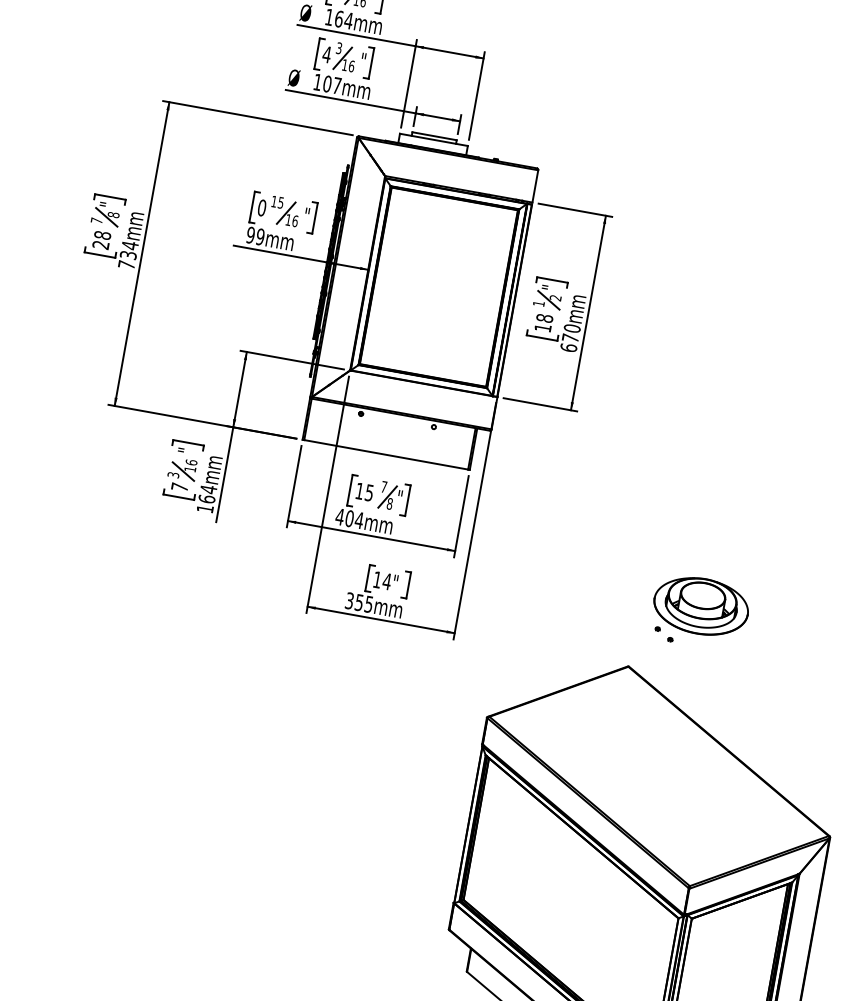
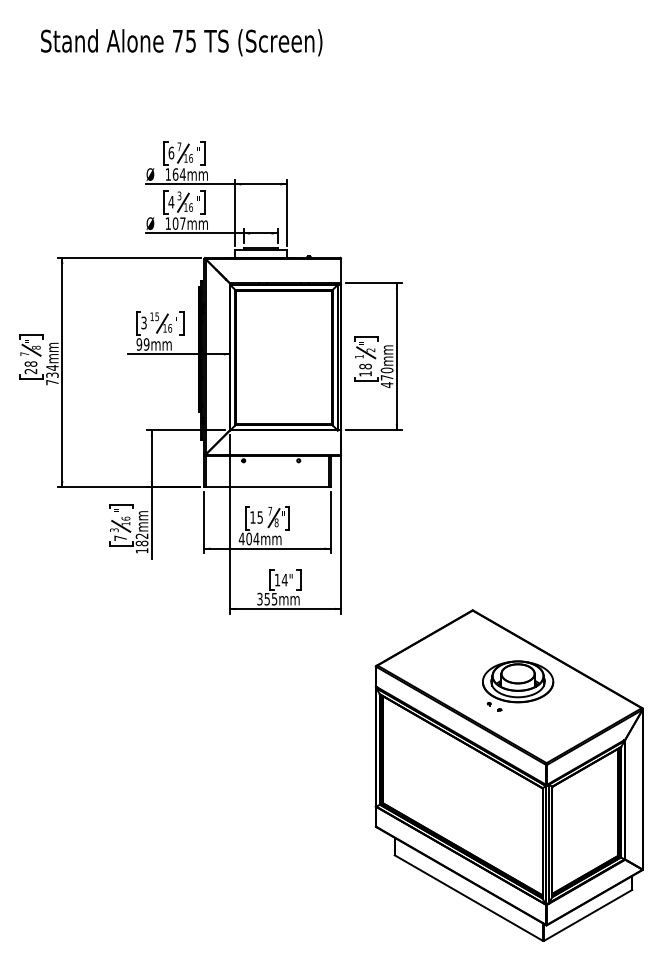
text: (261, 207) -> (143, 322), 0 -> 3
text: (567, 348) -> (386, 385), 670mm -> 470mm
text: (207, 493) -> (141, 539), 164mm -> 182mm
part: (700, 611) -> (518, 685), moved

